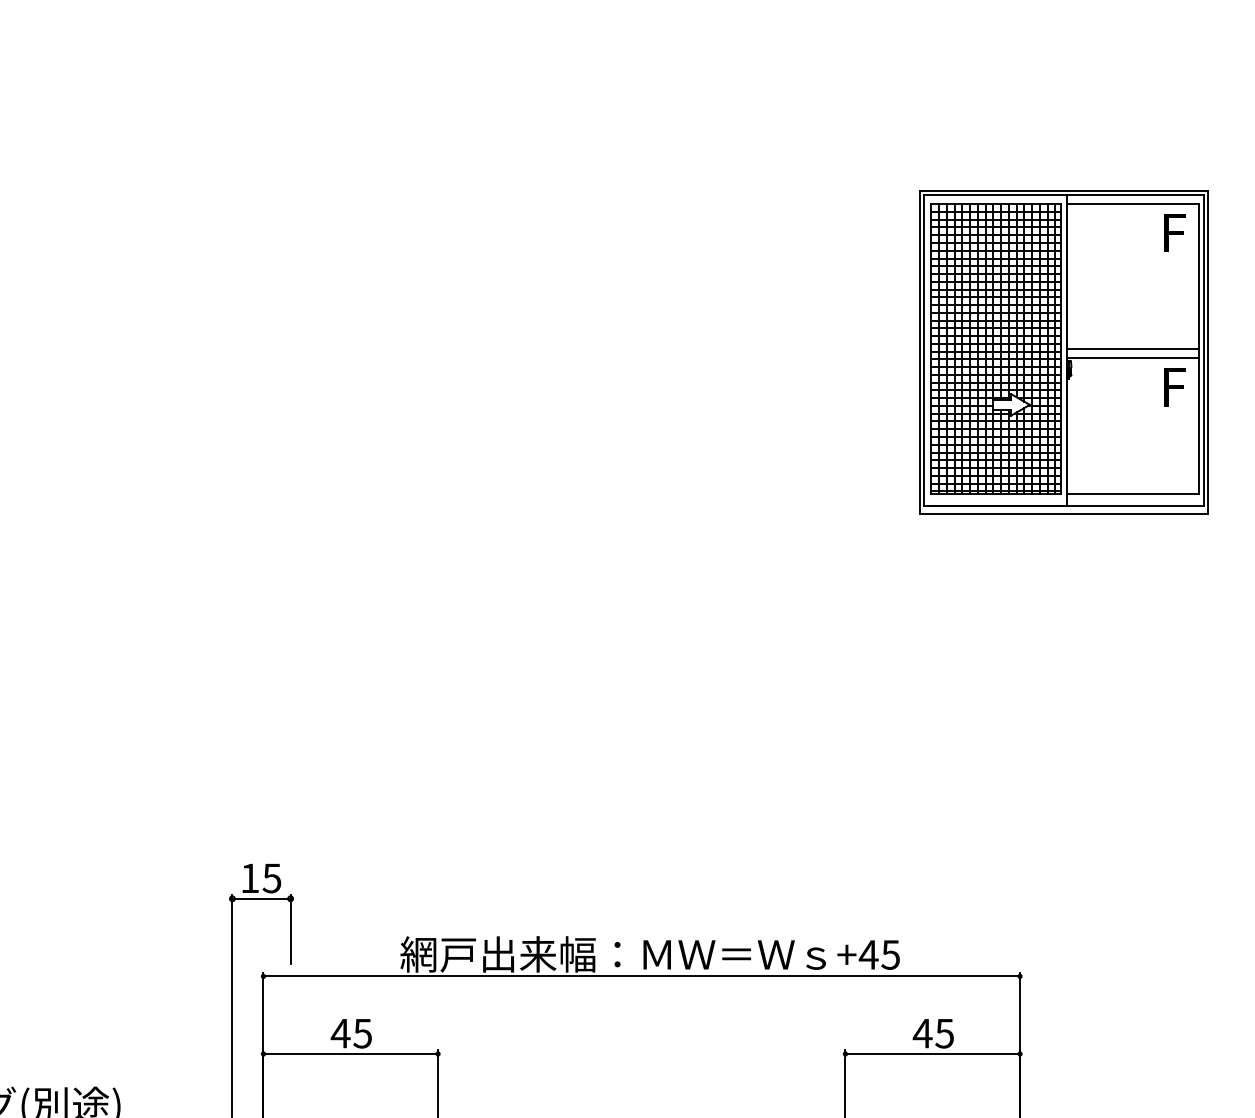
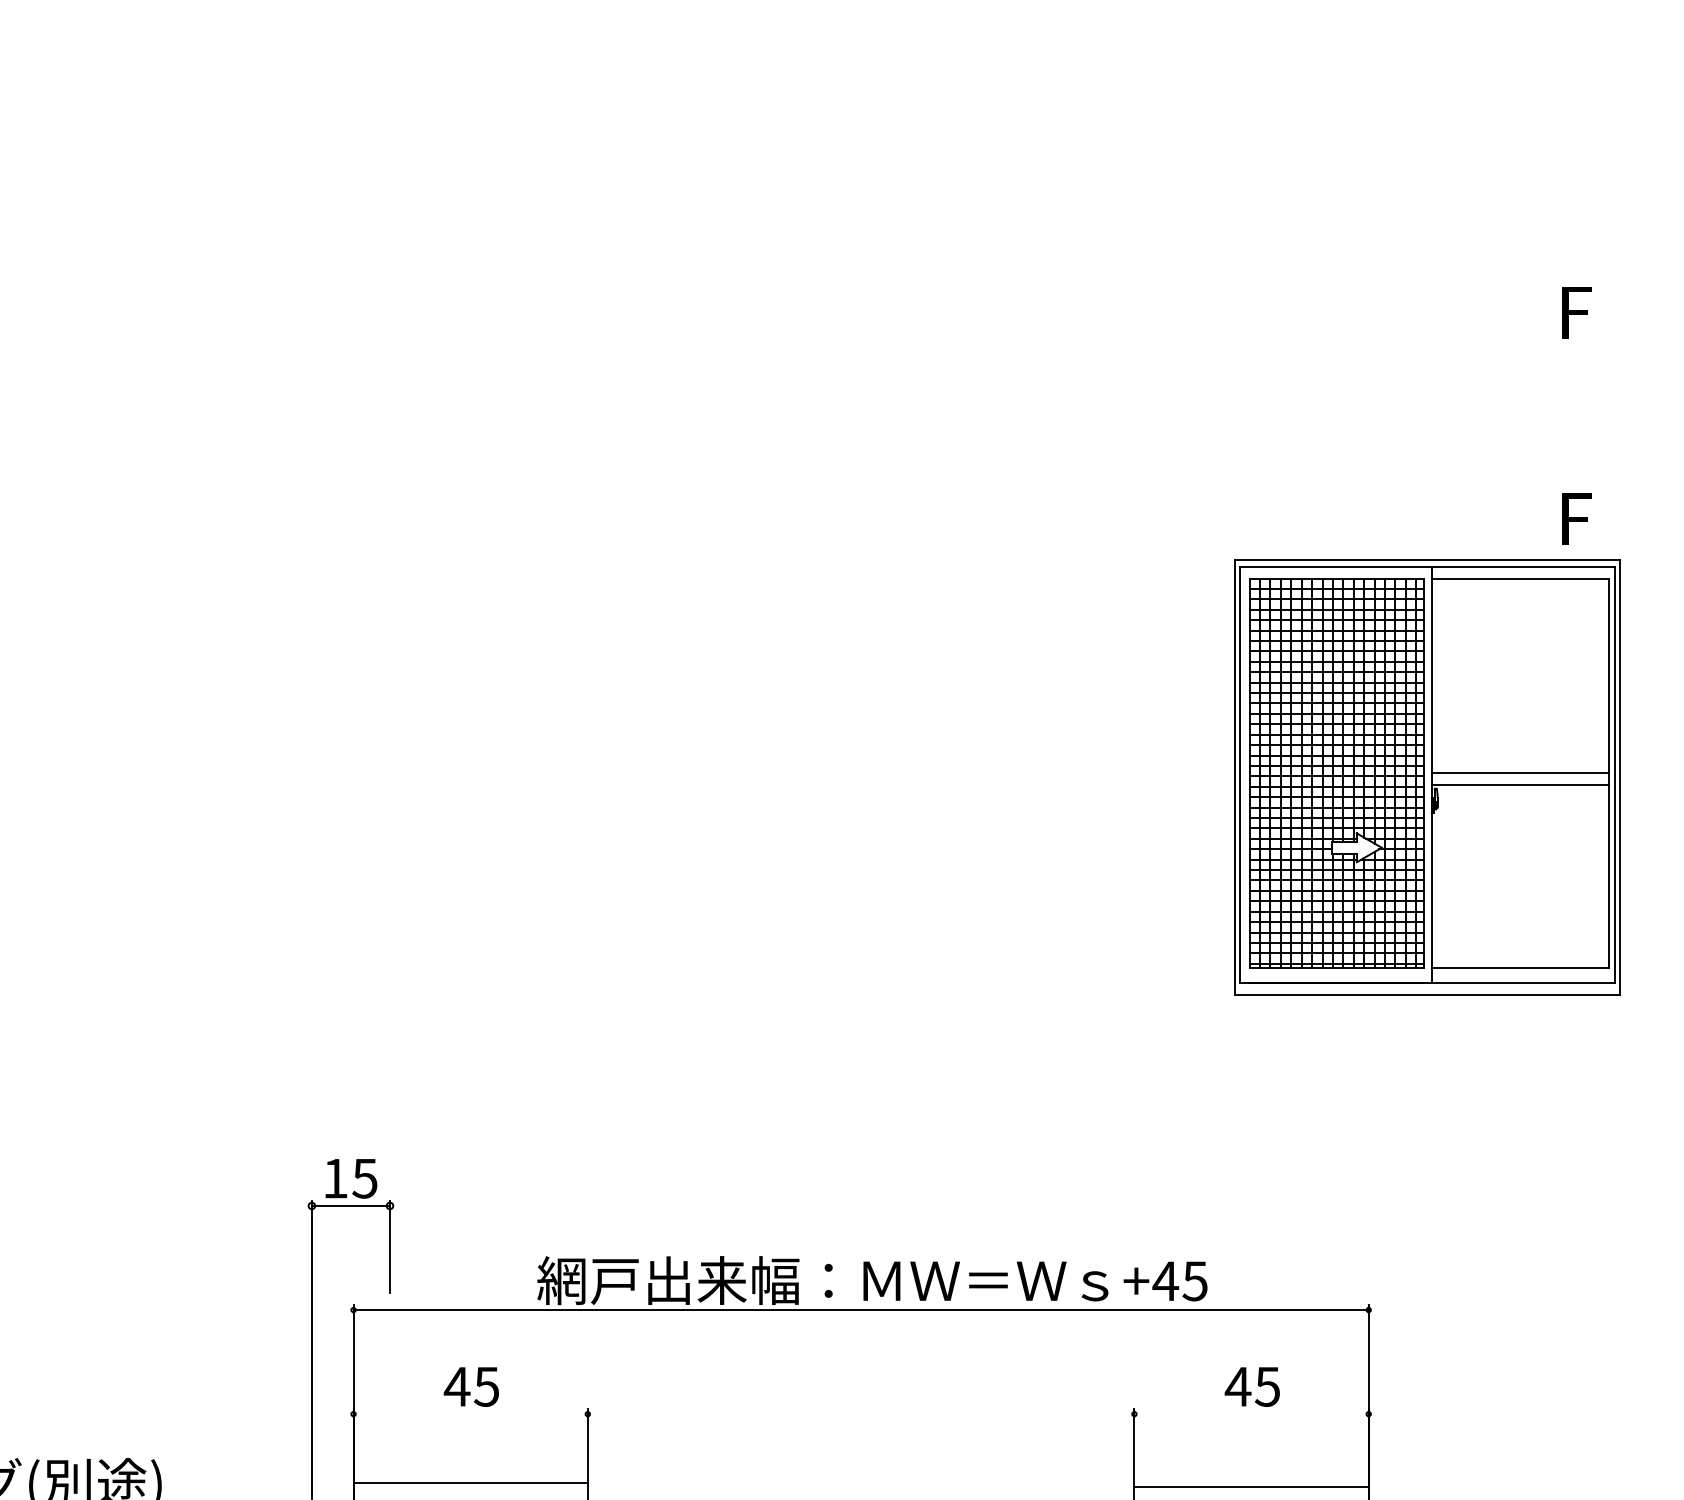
part: (1063, 352) -> (1427, 777), moved
line: (350, 1054) -> (470, 1483), moved
line: (932, 1054) -> (1251, 1487), moved

